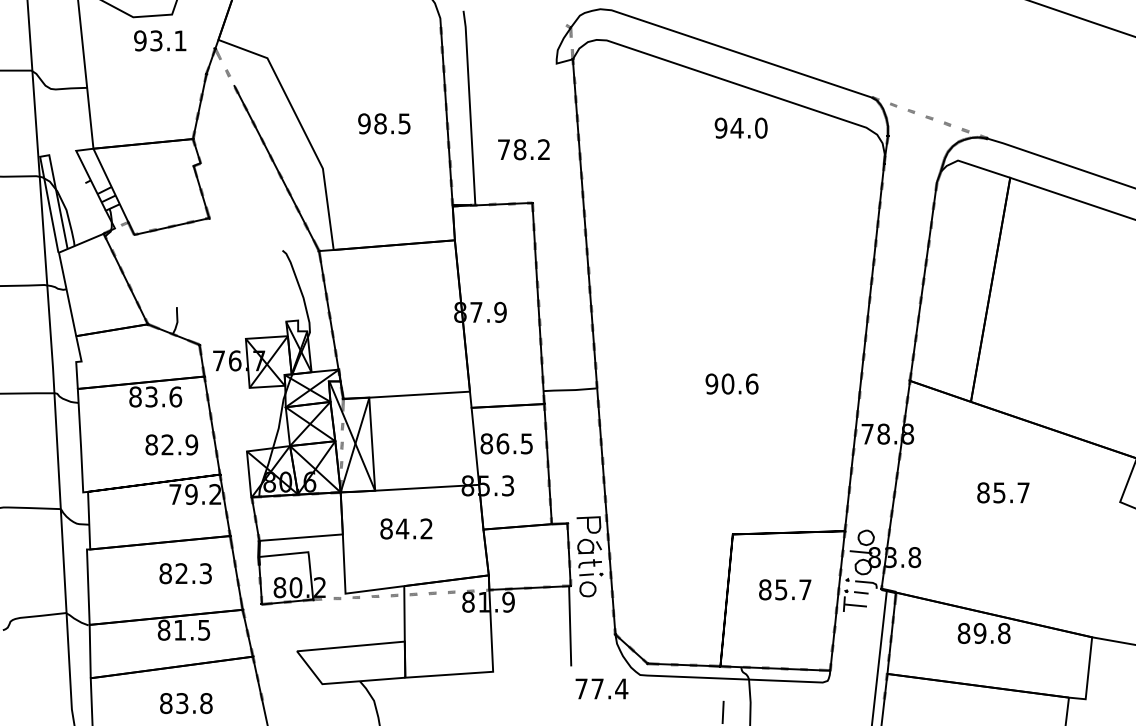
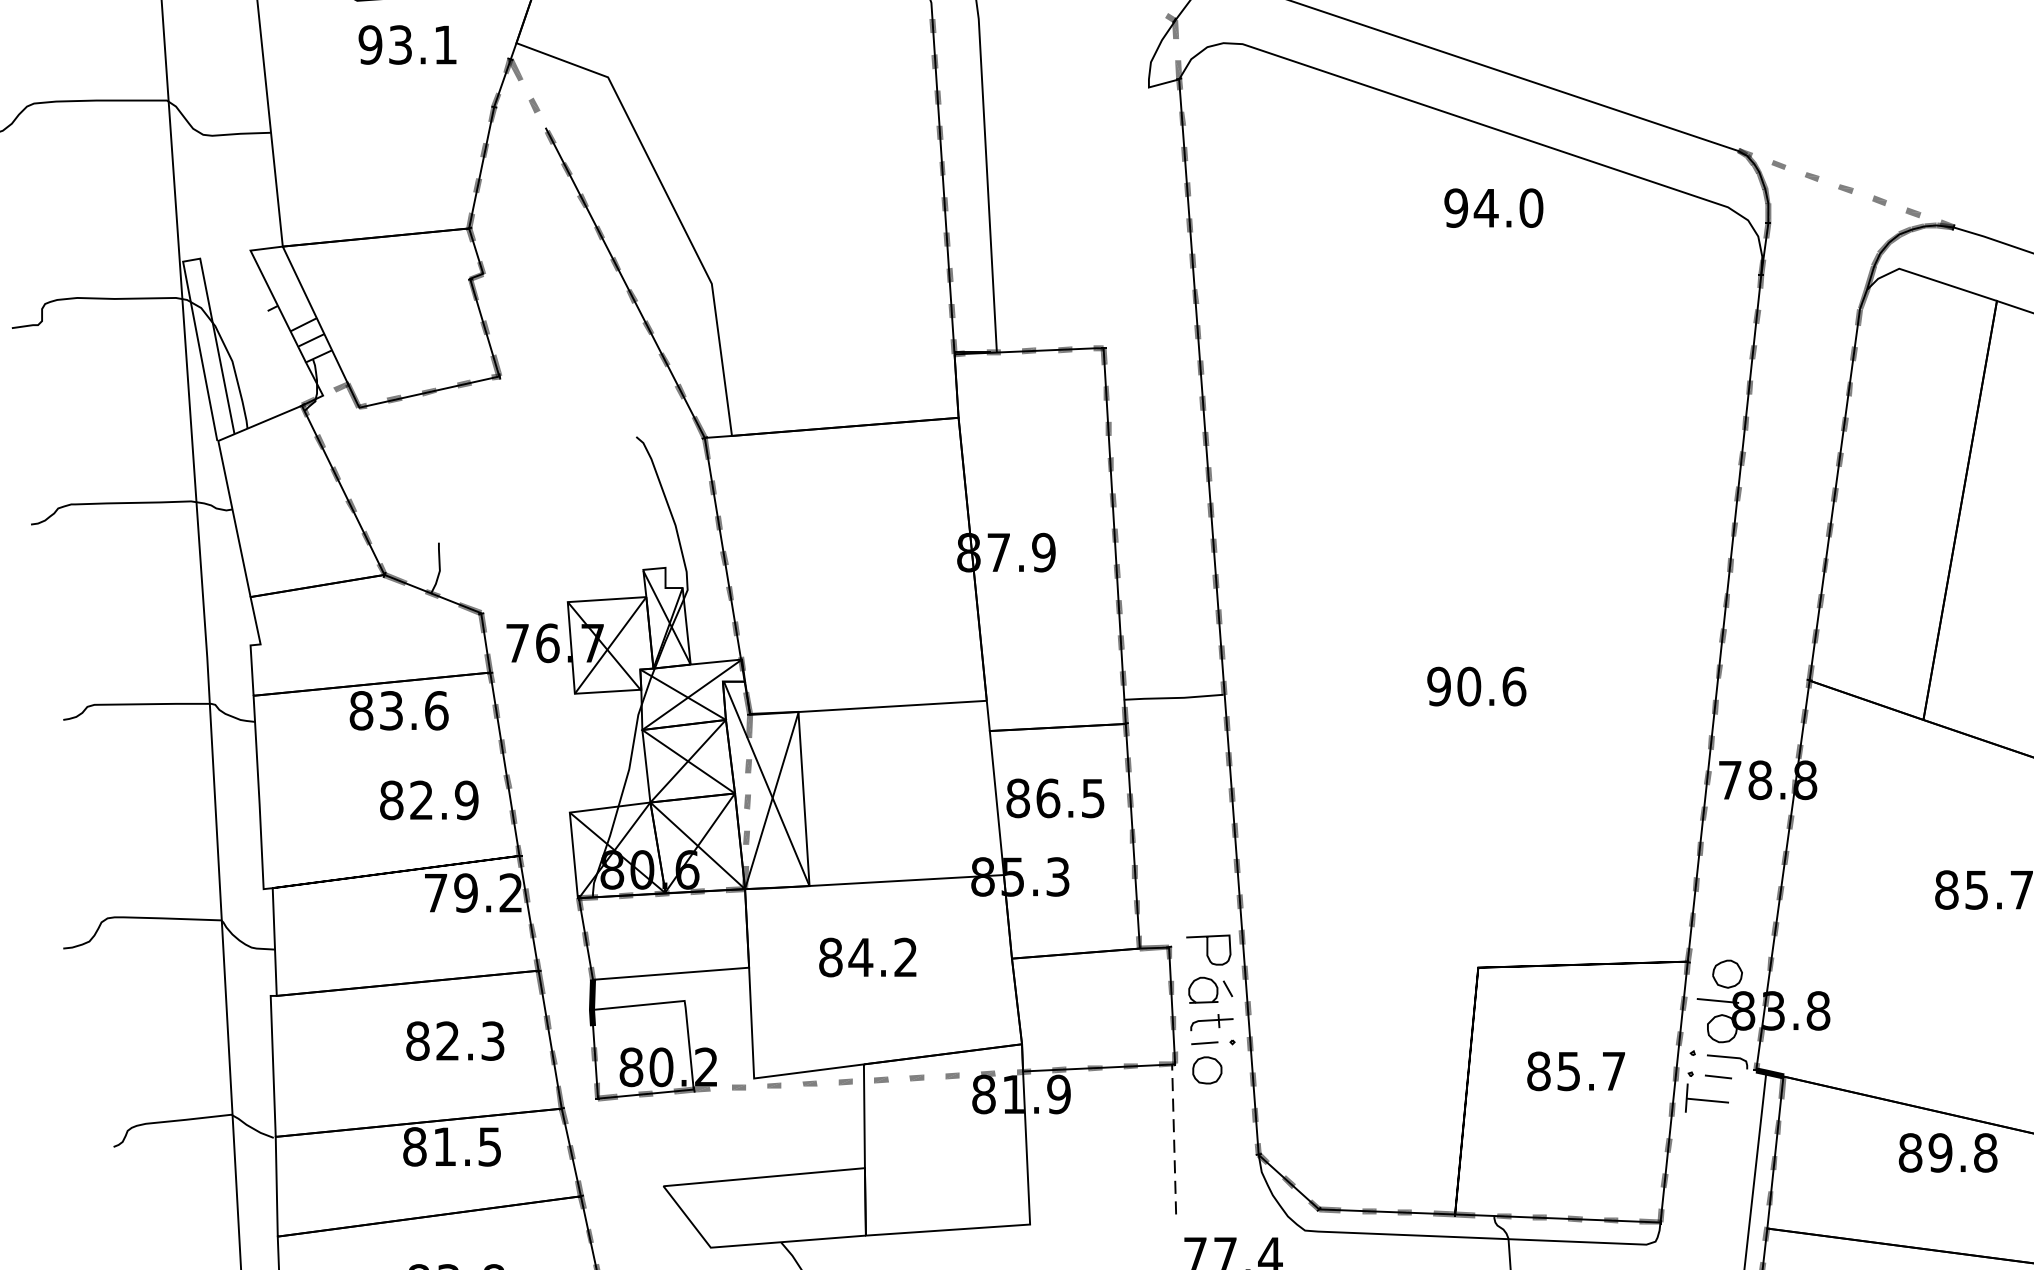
part: (384, 123) -> (826, 199), removed
part: (523, 149) -> (1086, 248), removed
line: (570, 625) -> (1174, 1138), solid -> dashed

